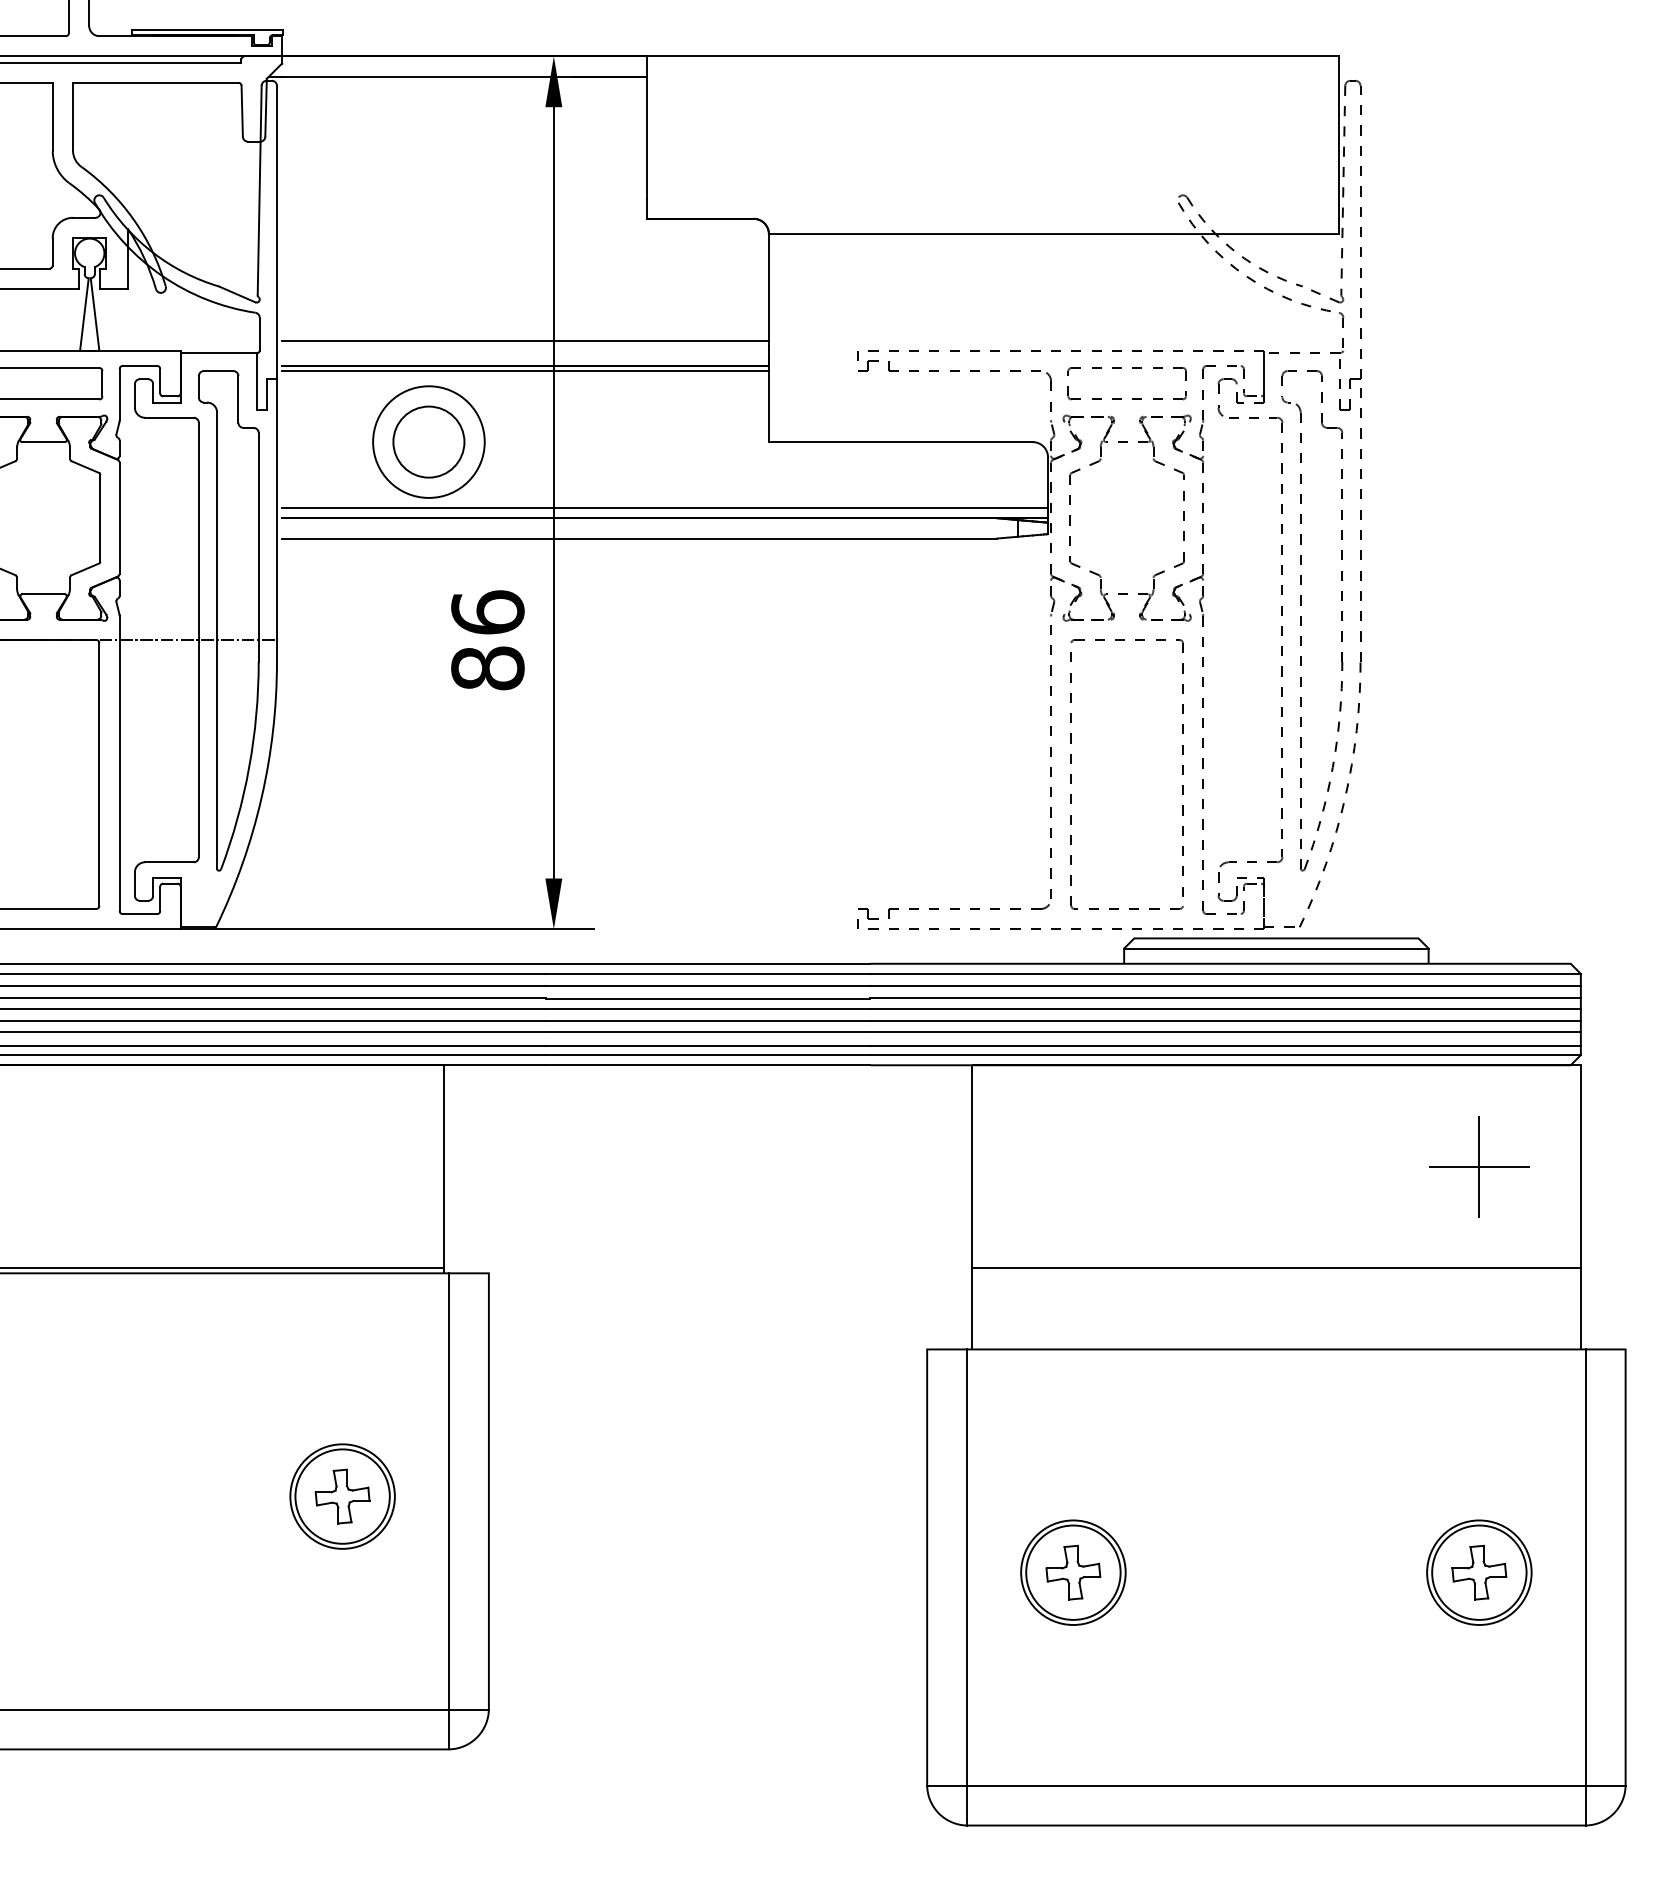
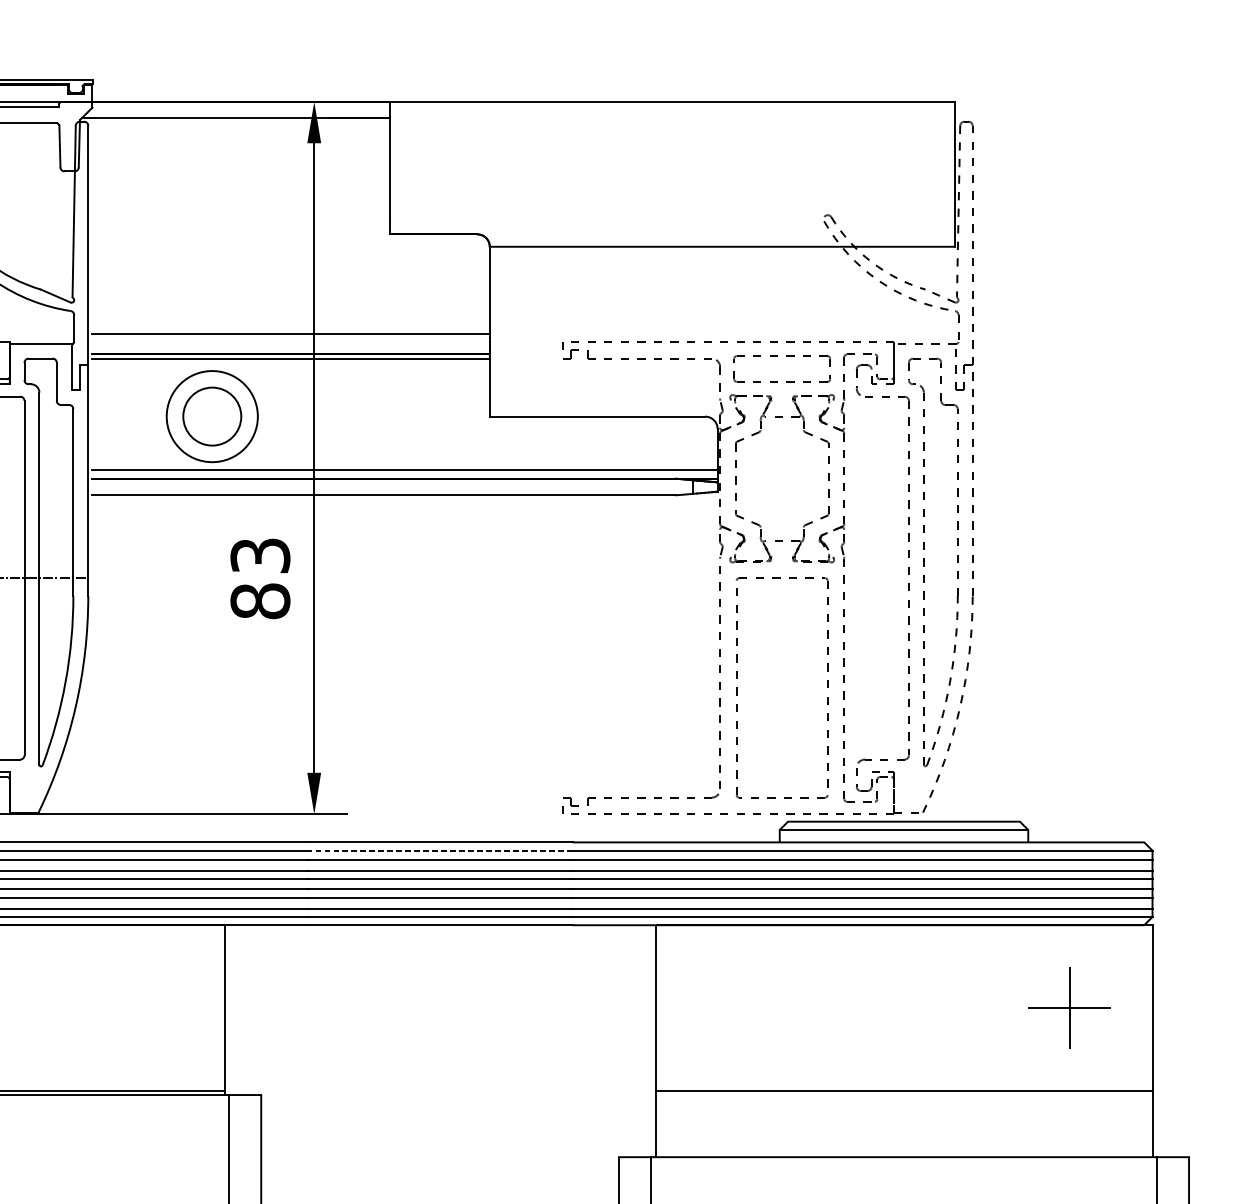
text: (487, 612) -> (260, 555), 86 -> 83
line: (707, 973) -> (439, 850), solid -> dashed

